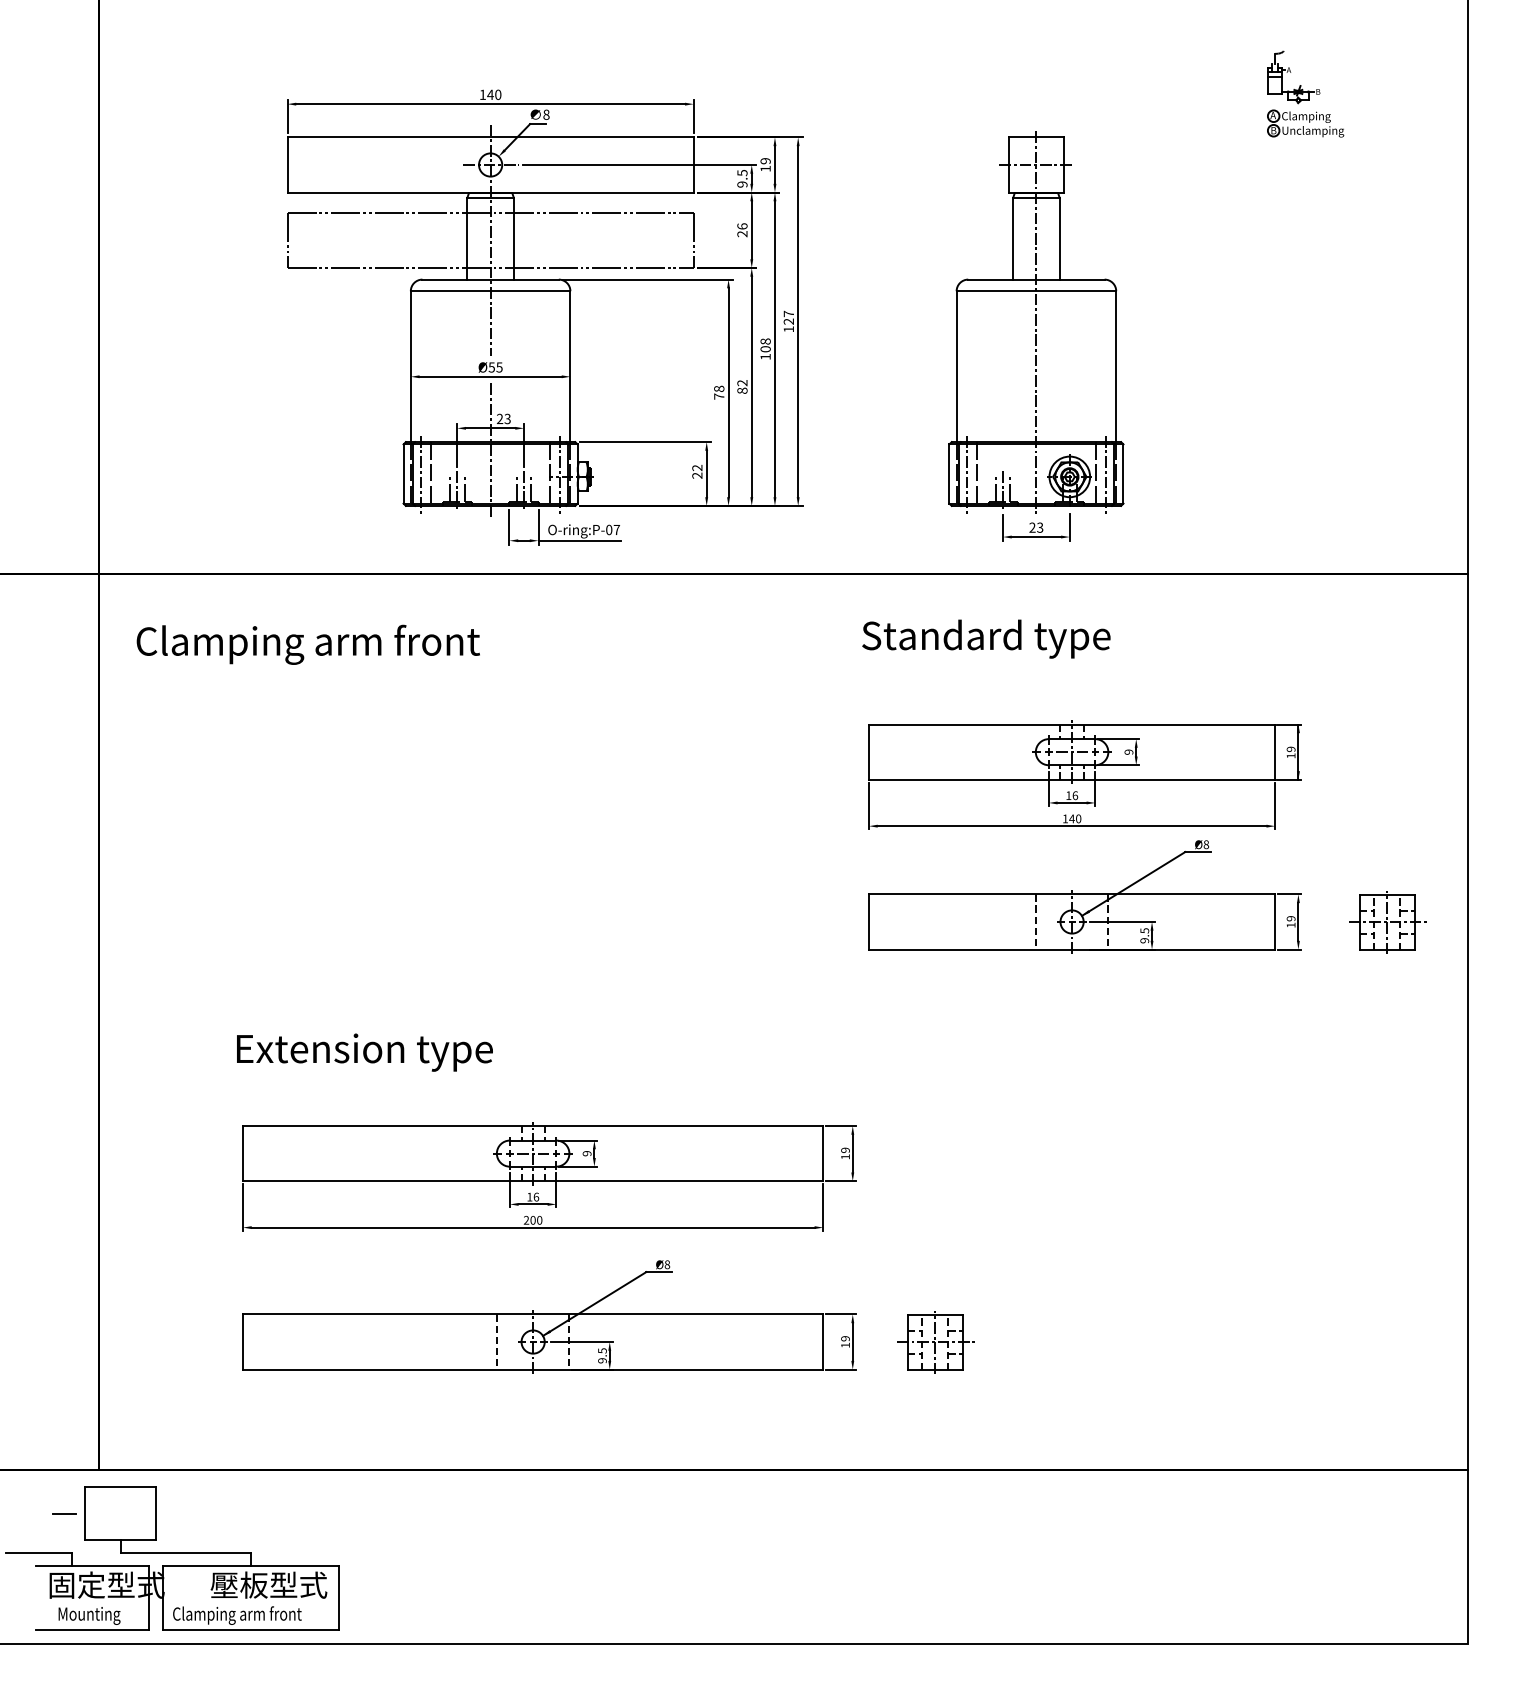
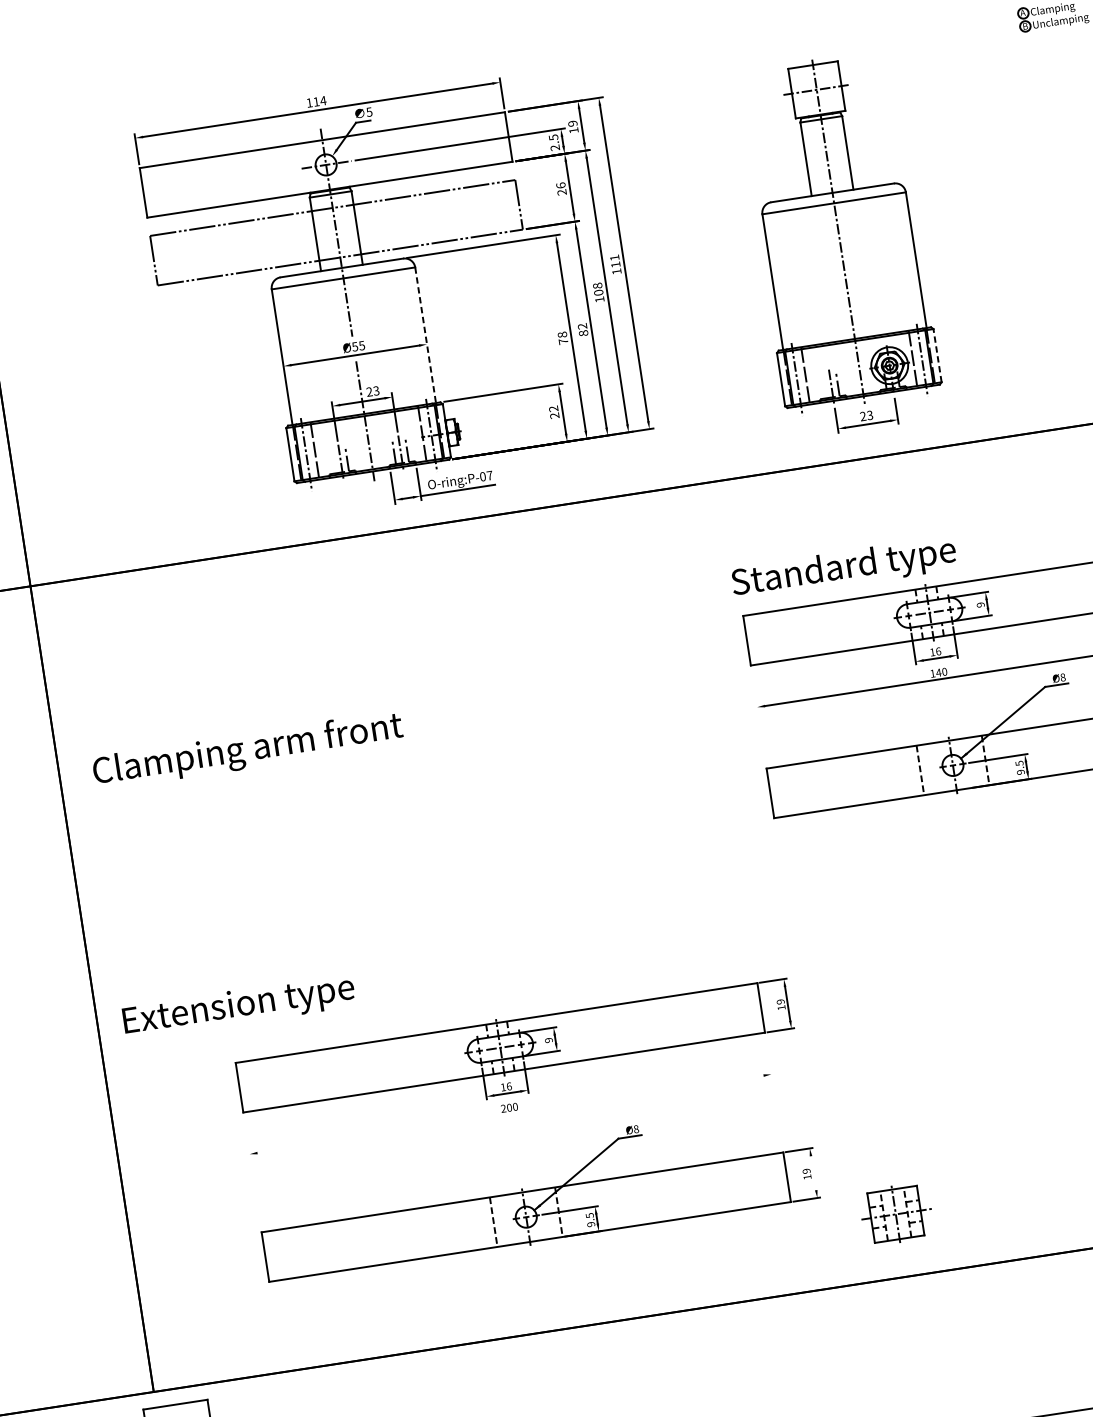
text: (494, 94) -> (319, 101), 140 -> 114
text: (546, 114) -> (369, 111), 8 -> 5
text: (742, 184) -> (555, 147), 9.5 -> 2.5
text: (788, 317) -> (614, 261), 127 -> 111
line: (570, 367) -> (425, 336), solid -> dashed
line: (1123, 474) -> (937, 356), solid -> dashed
line: (450, 488) -> (334, 461), removed
line: (995, 488) -> (824, 386), removed
text: (986, 638) -> (844, 568), moved
text: (307, 644) -> (247, 750), moved
line: (868, 805) -> (753, 688), removed
text: (364, 1052) -> (238, 1006), moved
line: (243, 1207) -> (247, 1136), removed
line: (823, 1207) -> (768, 1056), removed
line: (532, 1227) -> (509, 1114), removed
line: (852, 1341) -> (813, 1172), removed
part: (935, 1342) -> (896, 1214), moved

